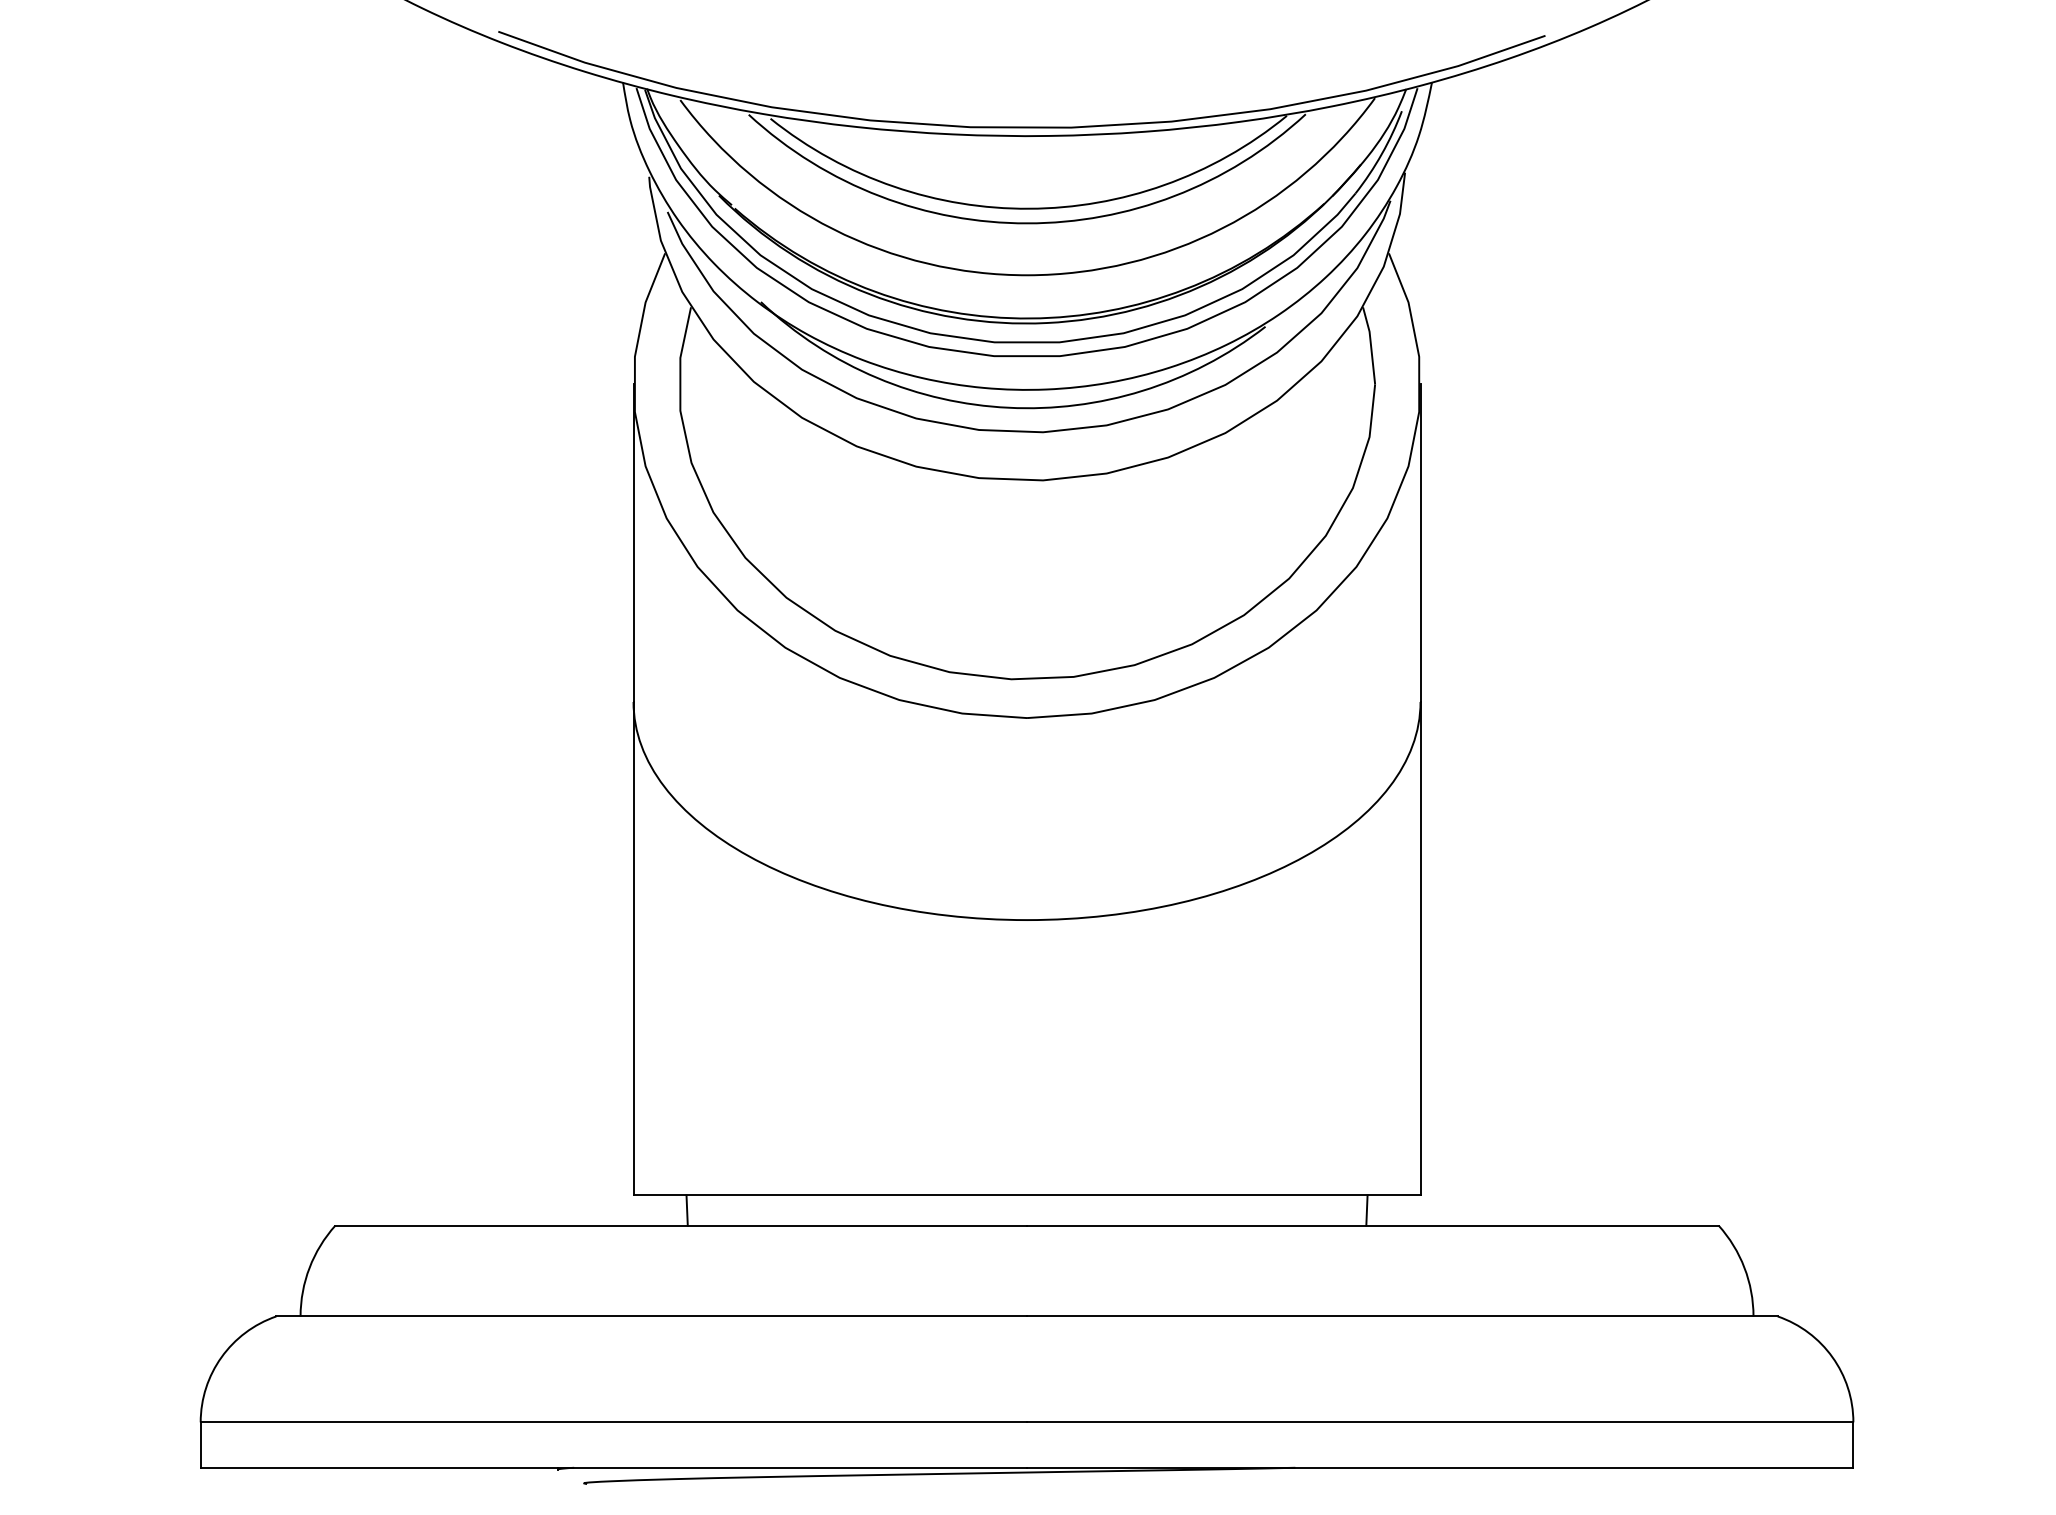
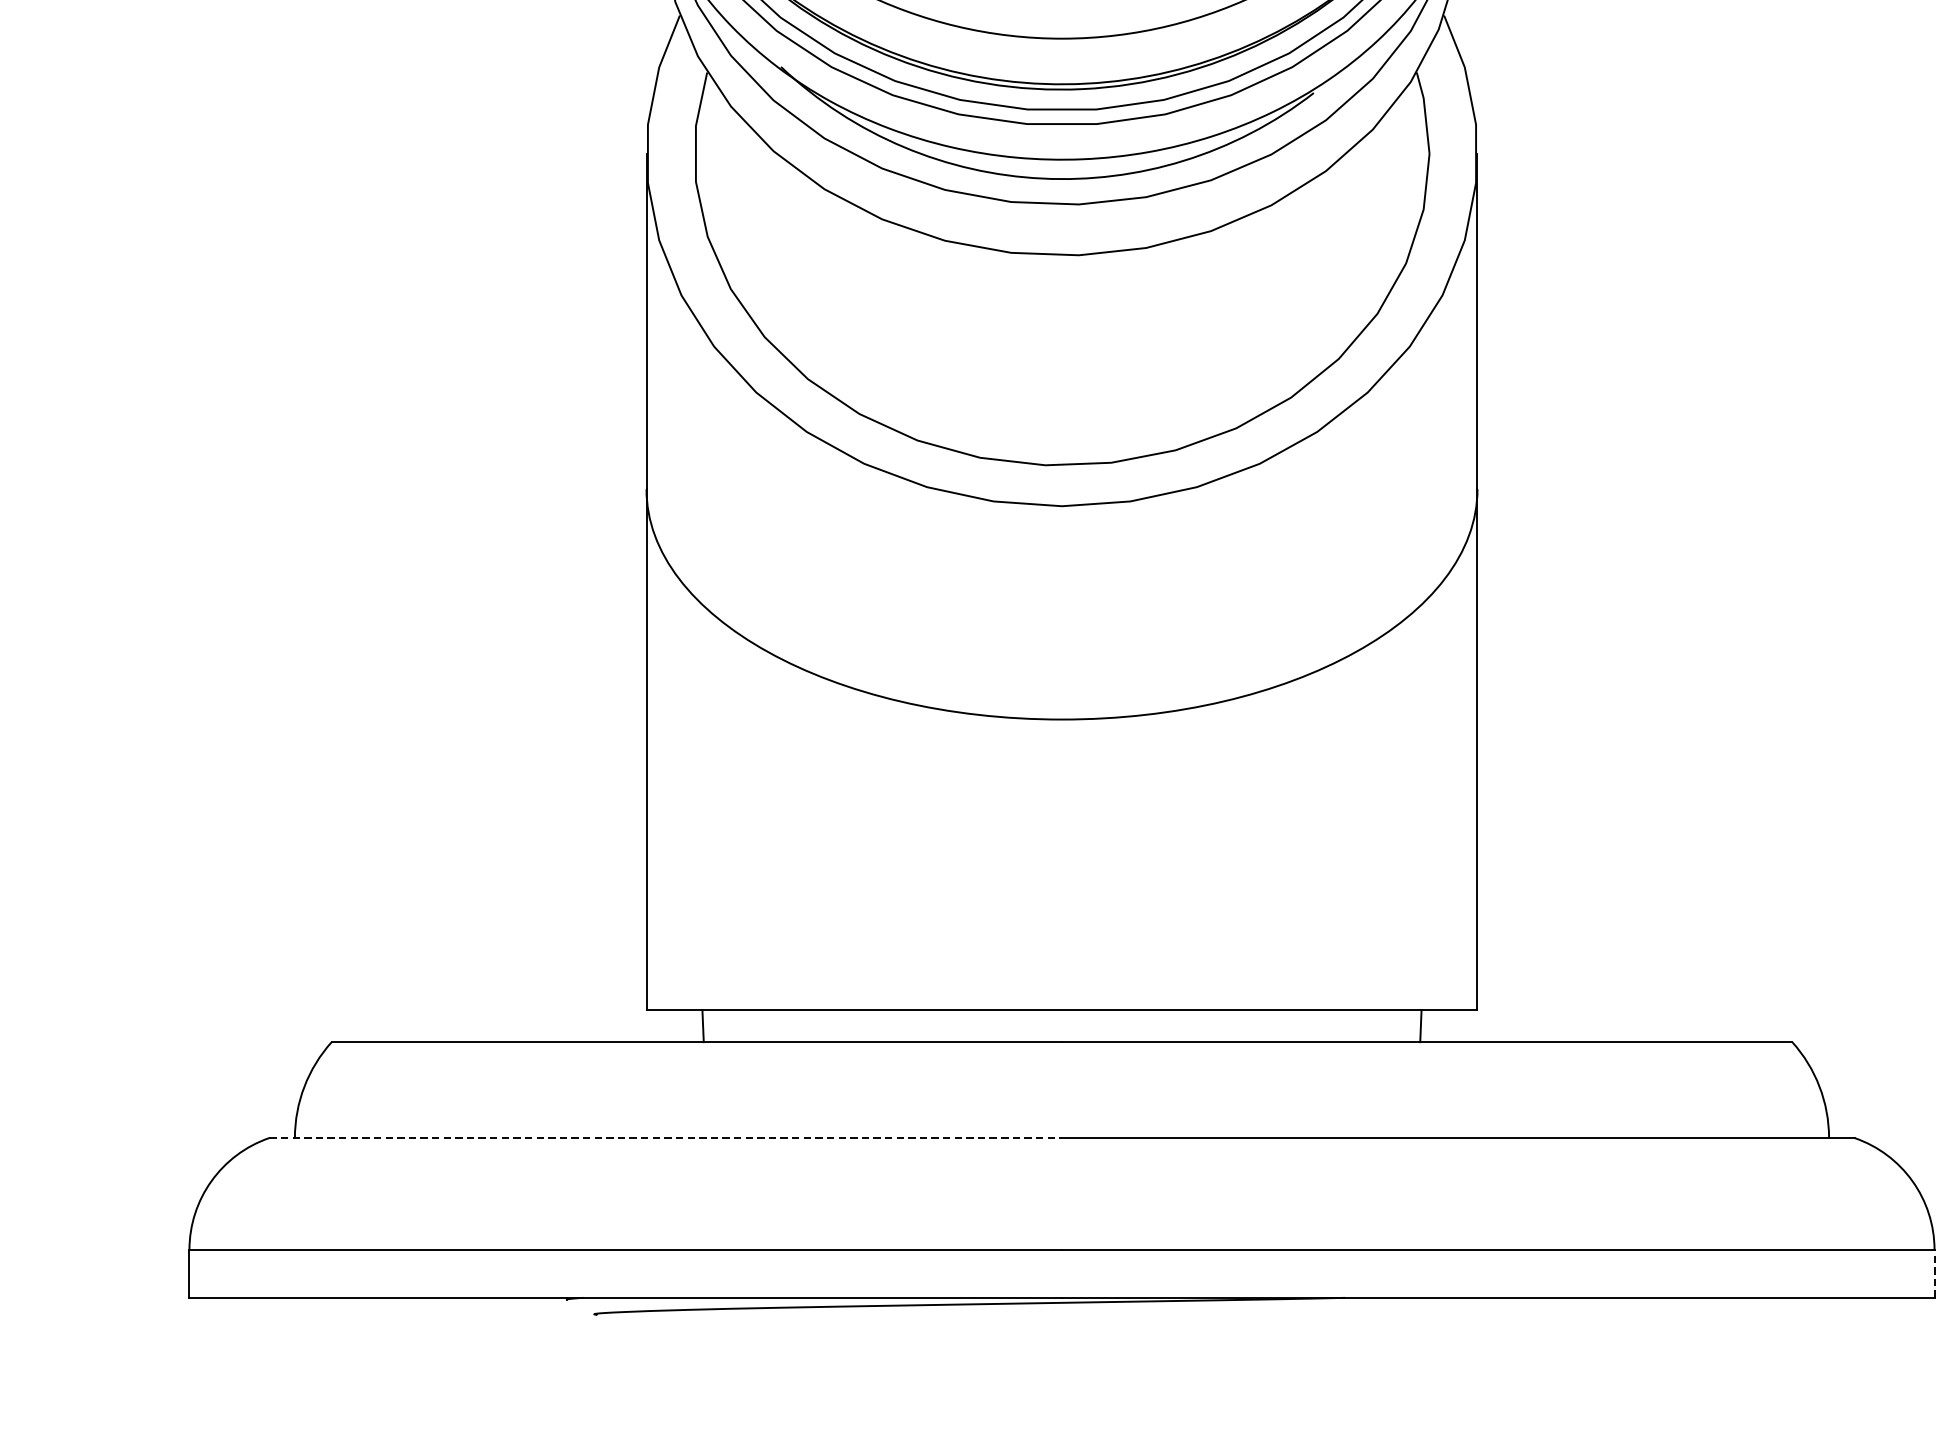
line: (652, 1316) -> (666, 1138), solid -> dashed
line: (1853, 1445) -> (1934, 1274), solid -> dashed

